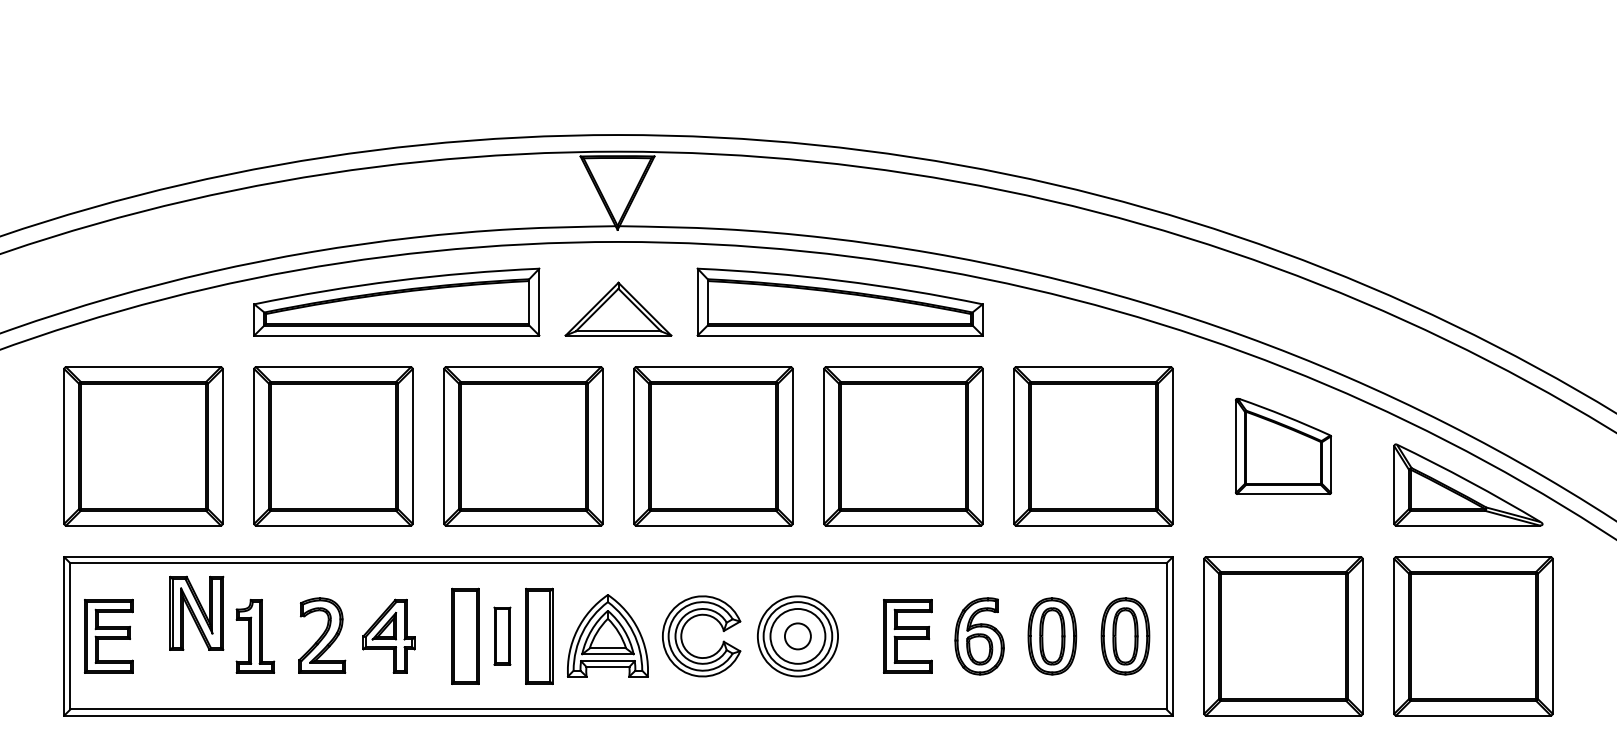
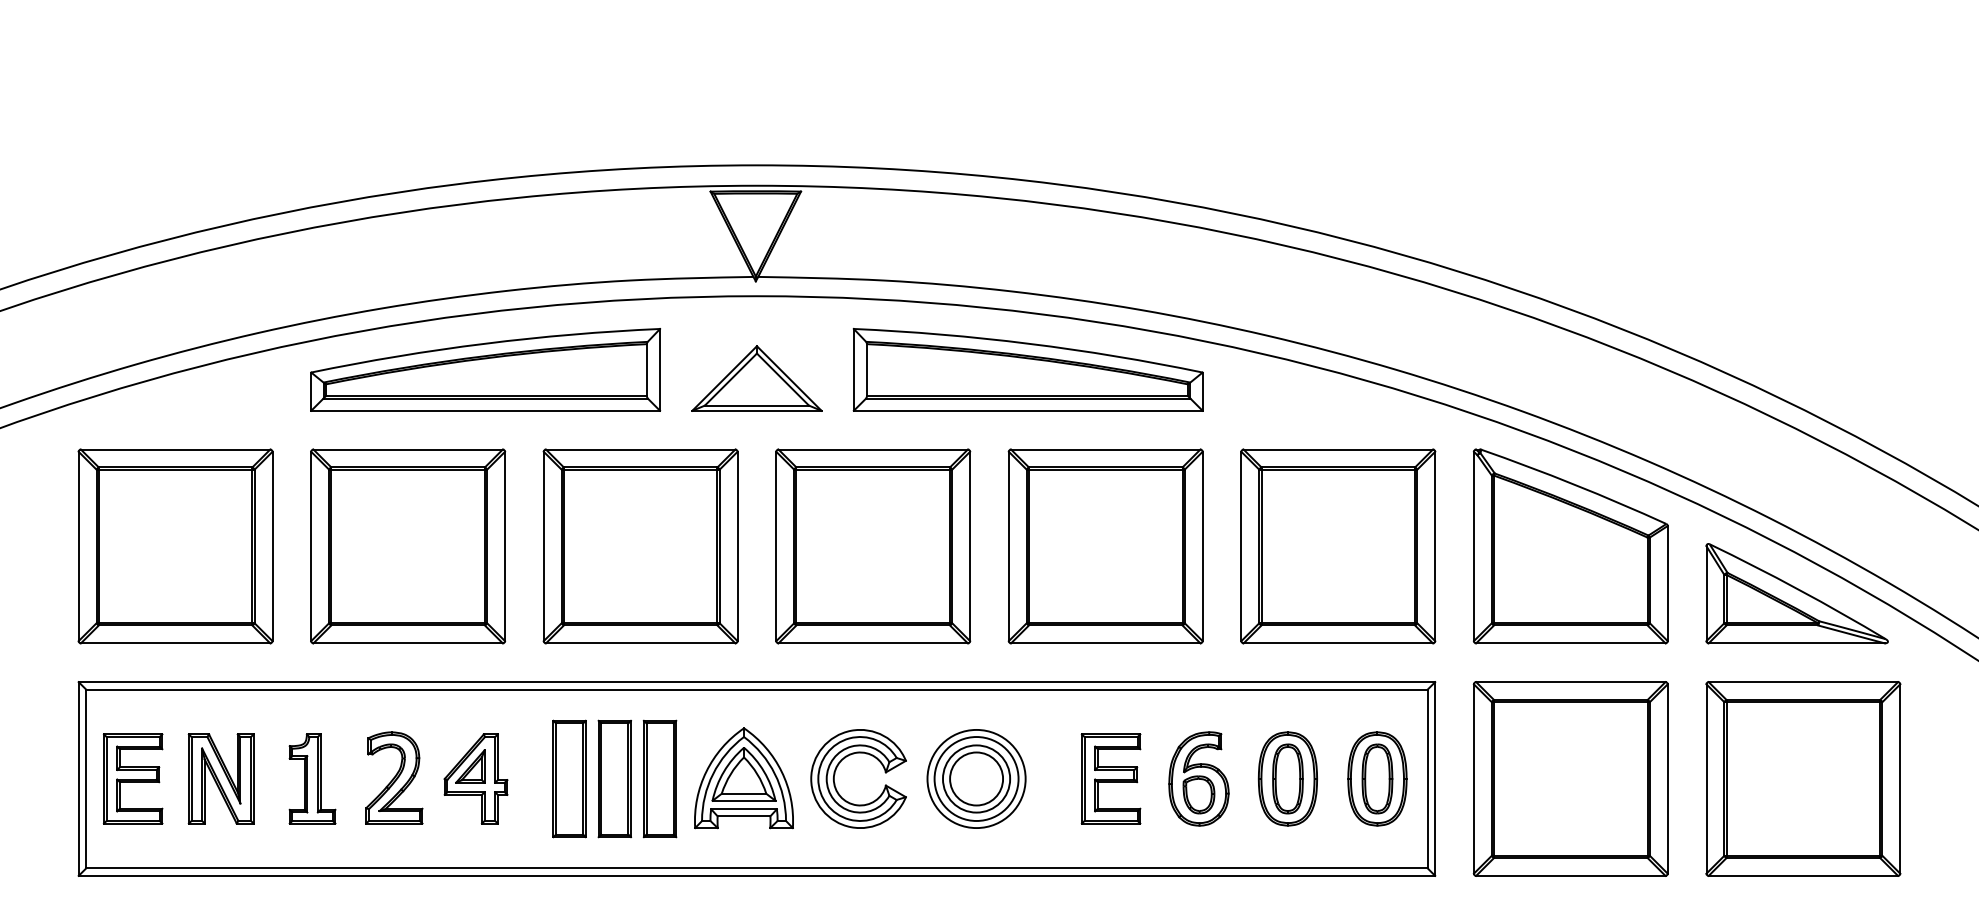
part: (1283, 446) -> (1570, 546), size x1.67
part: (196, 612) -> (220, 777), moved
part: (502, 635) -> (614, 777), size x1.67
circle: (797, 636) -> (976, 779), size x1.67

